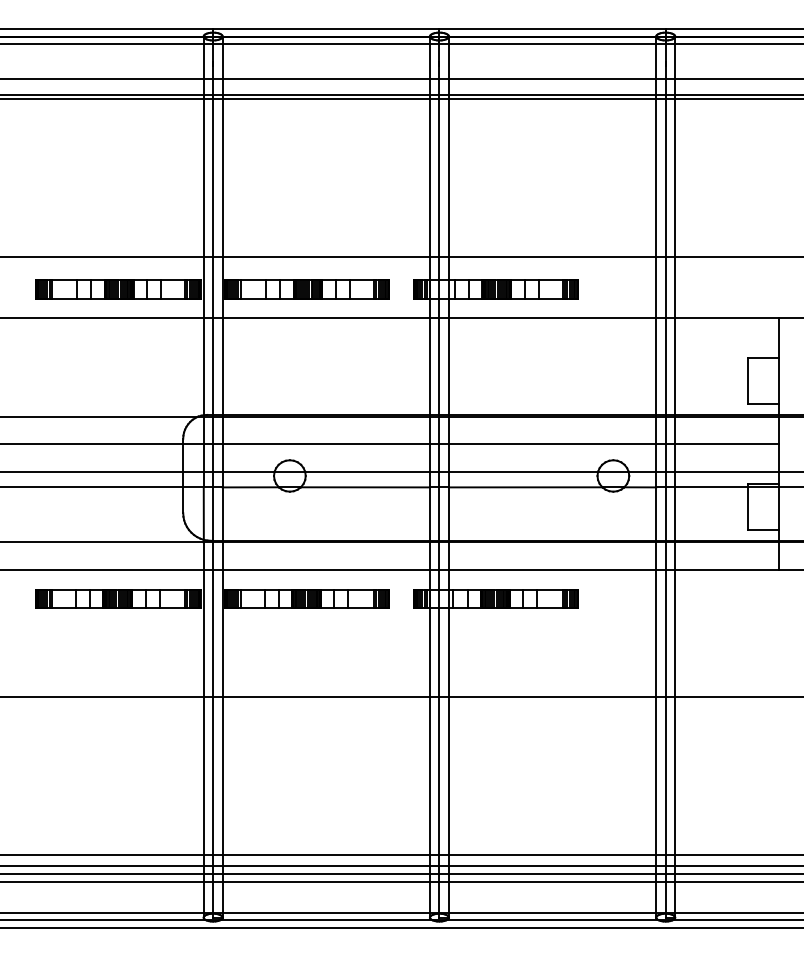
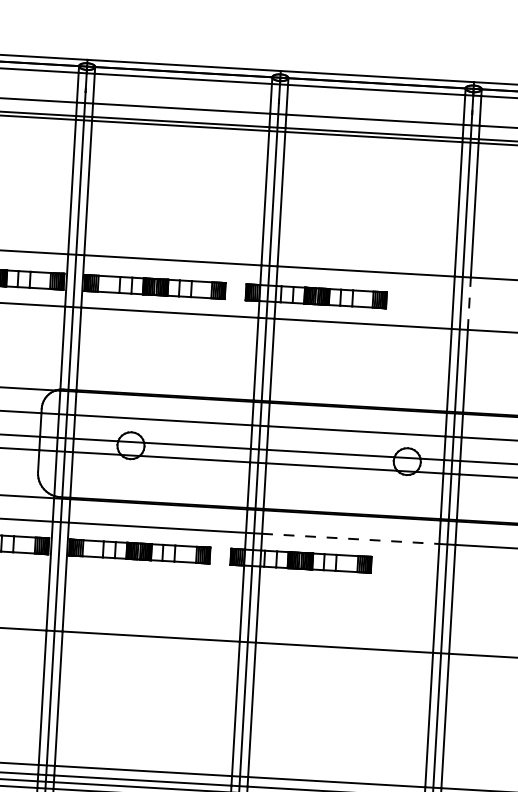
line: (675, 287) -> (469, 303), solid -> dashed
line: (552, 569) -> (350, 538), solid -> dashed

